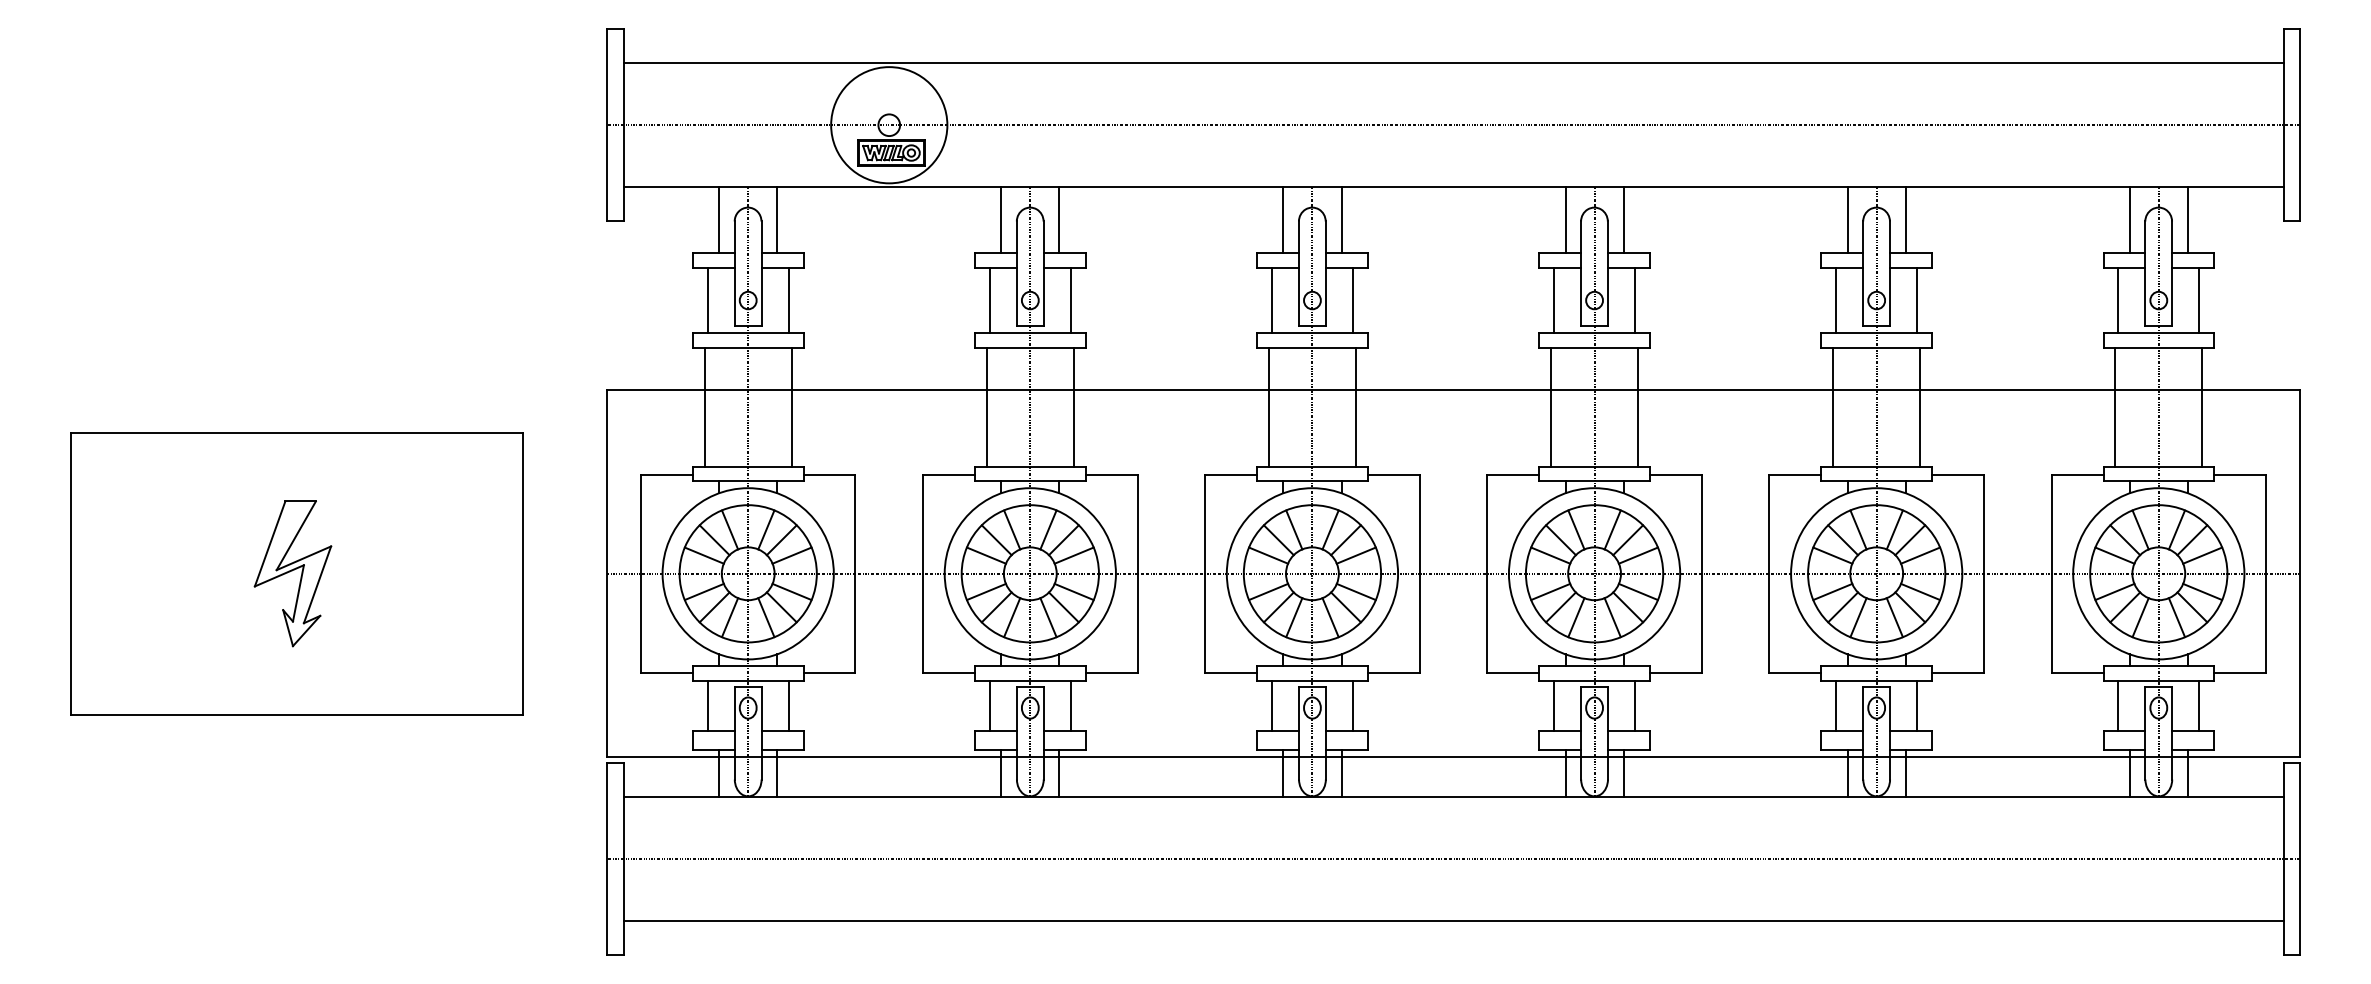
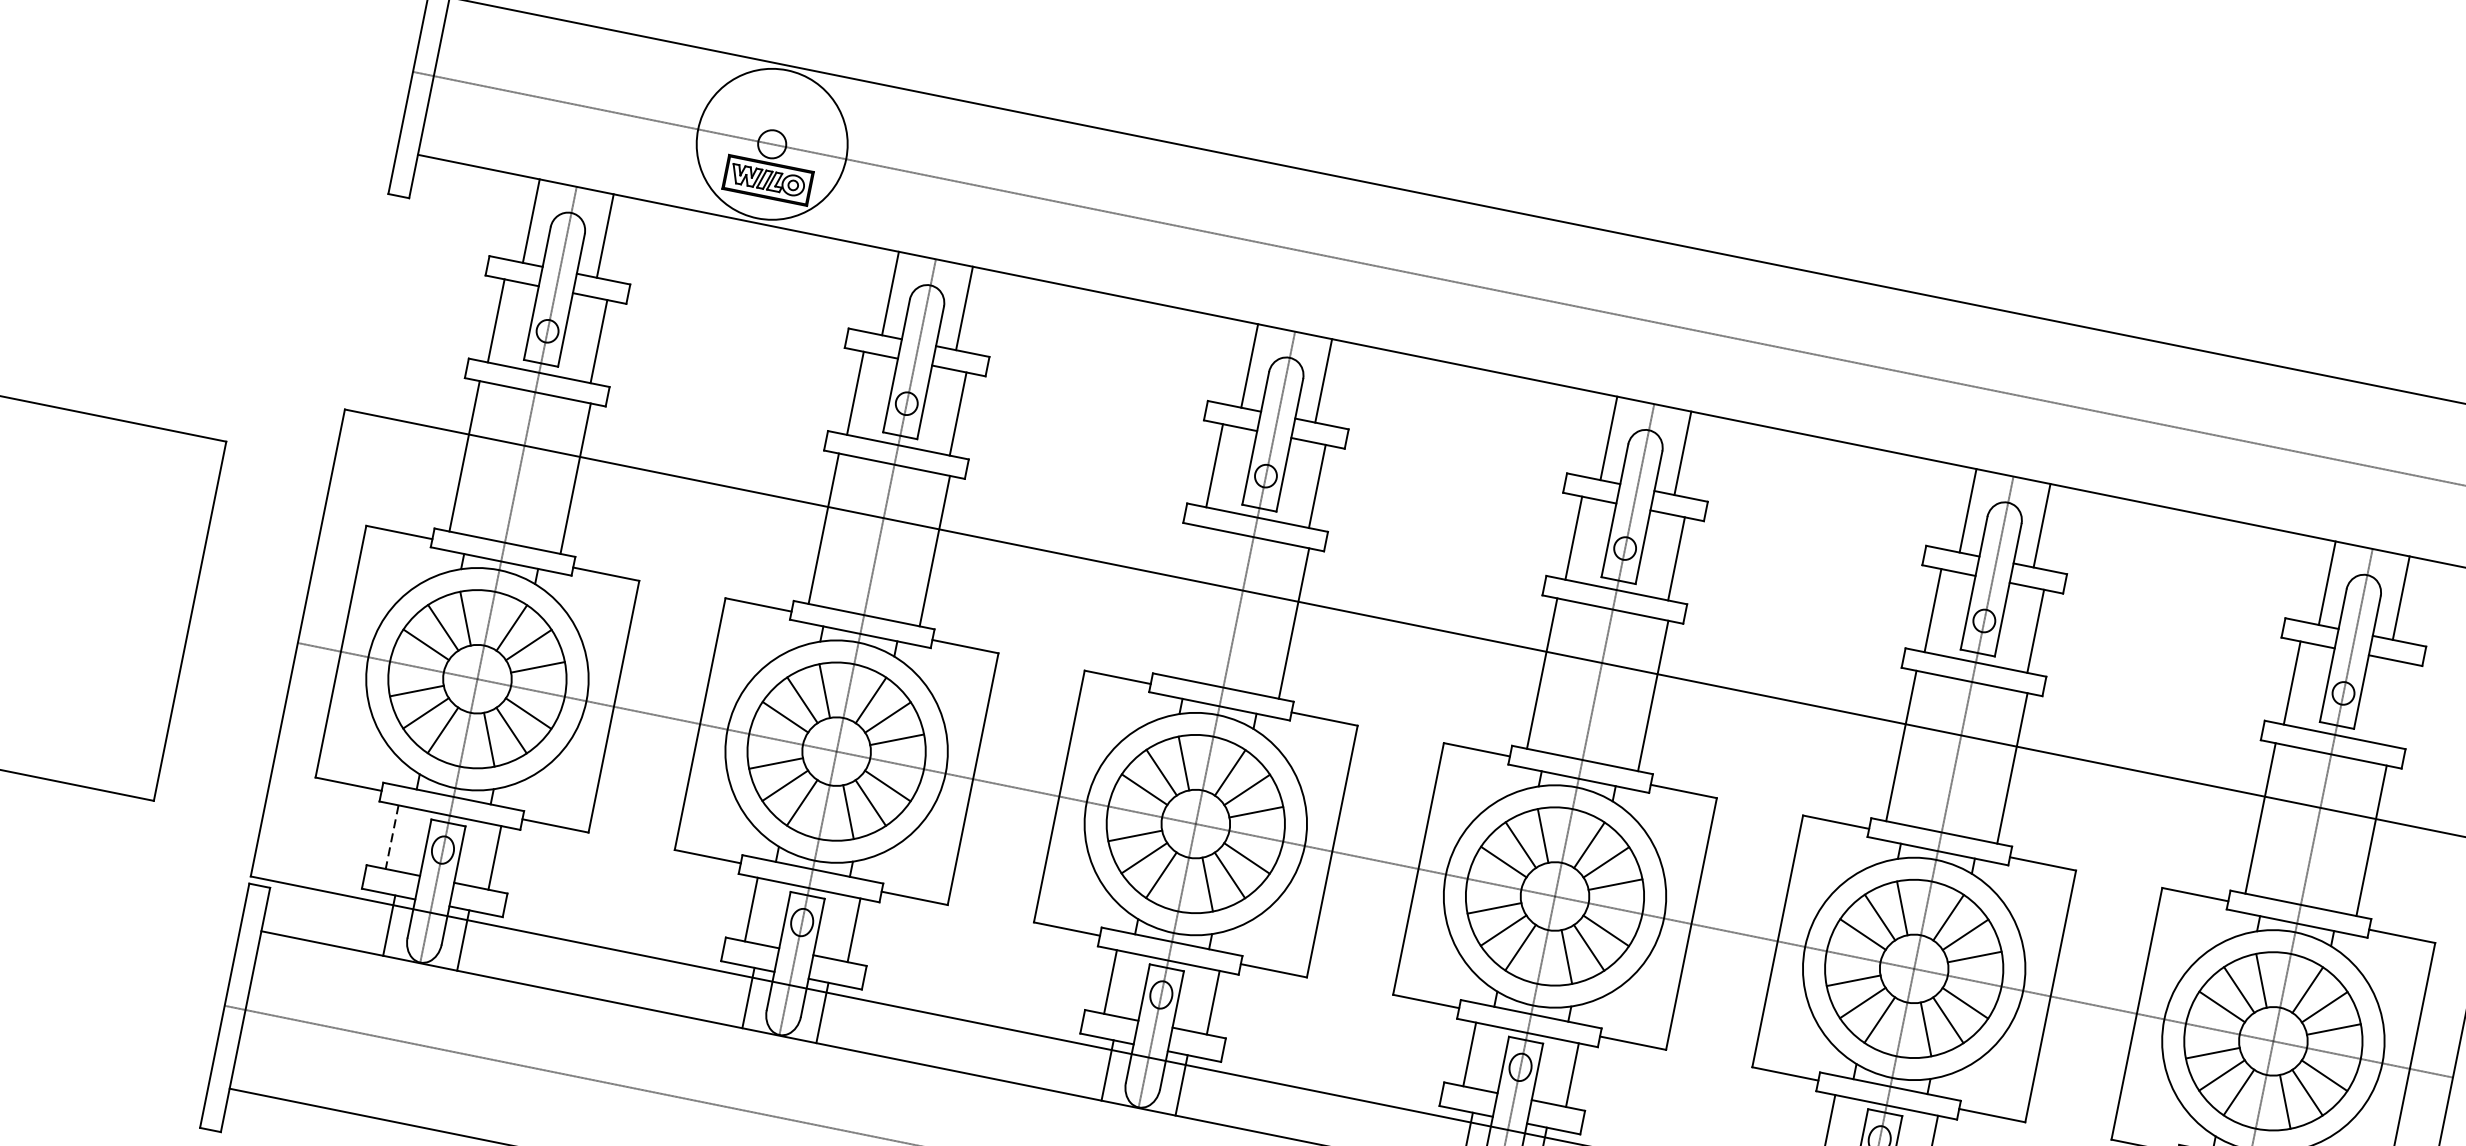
line: (2199, 300) -> (2395, 703), removed
line: (1268, 407) -> (1182, 601), removed
line: (707, 706) -> (391, 837), solid -> dashed

